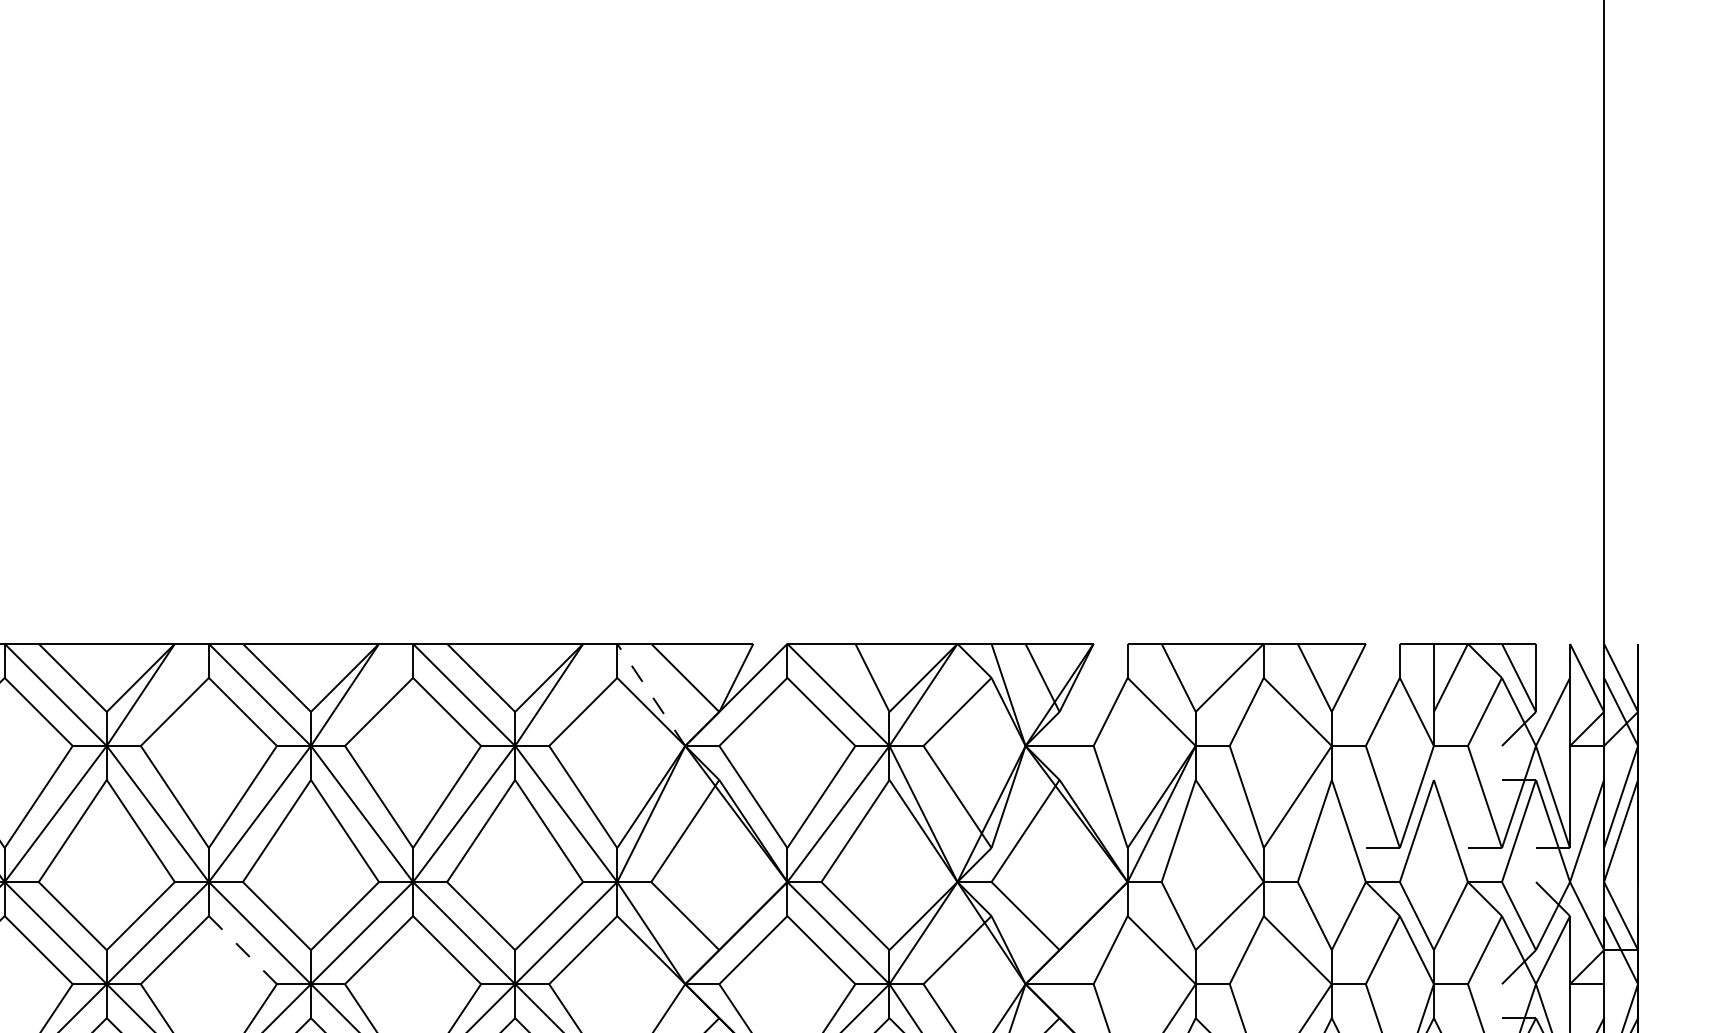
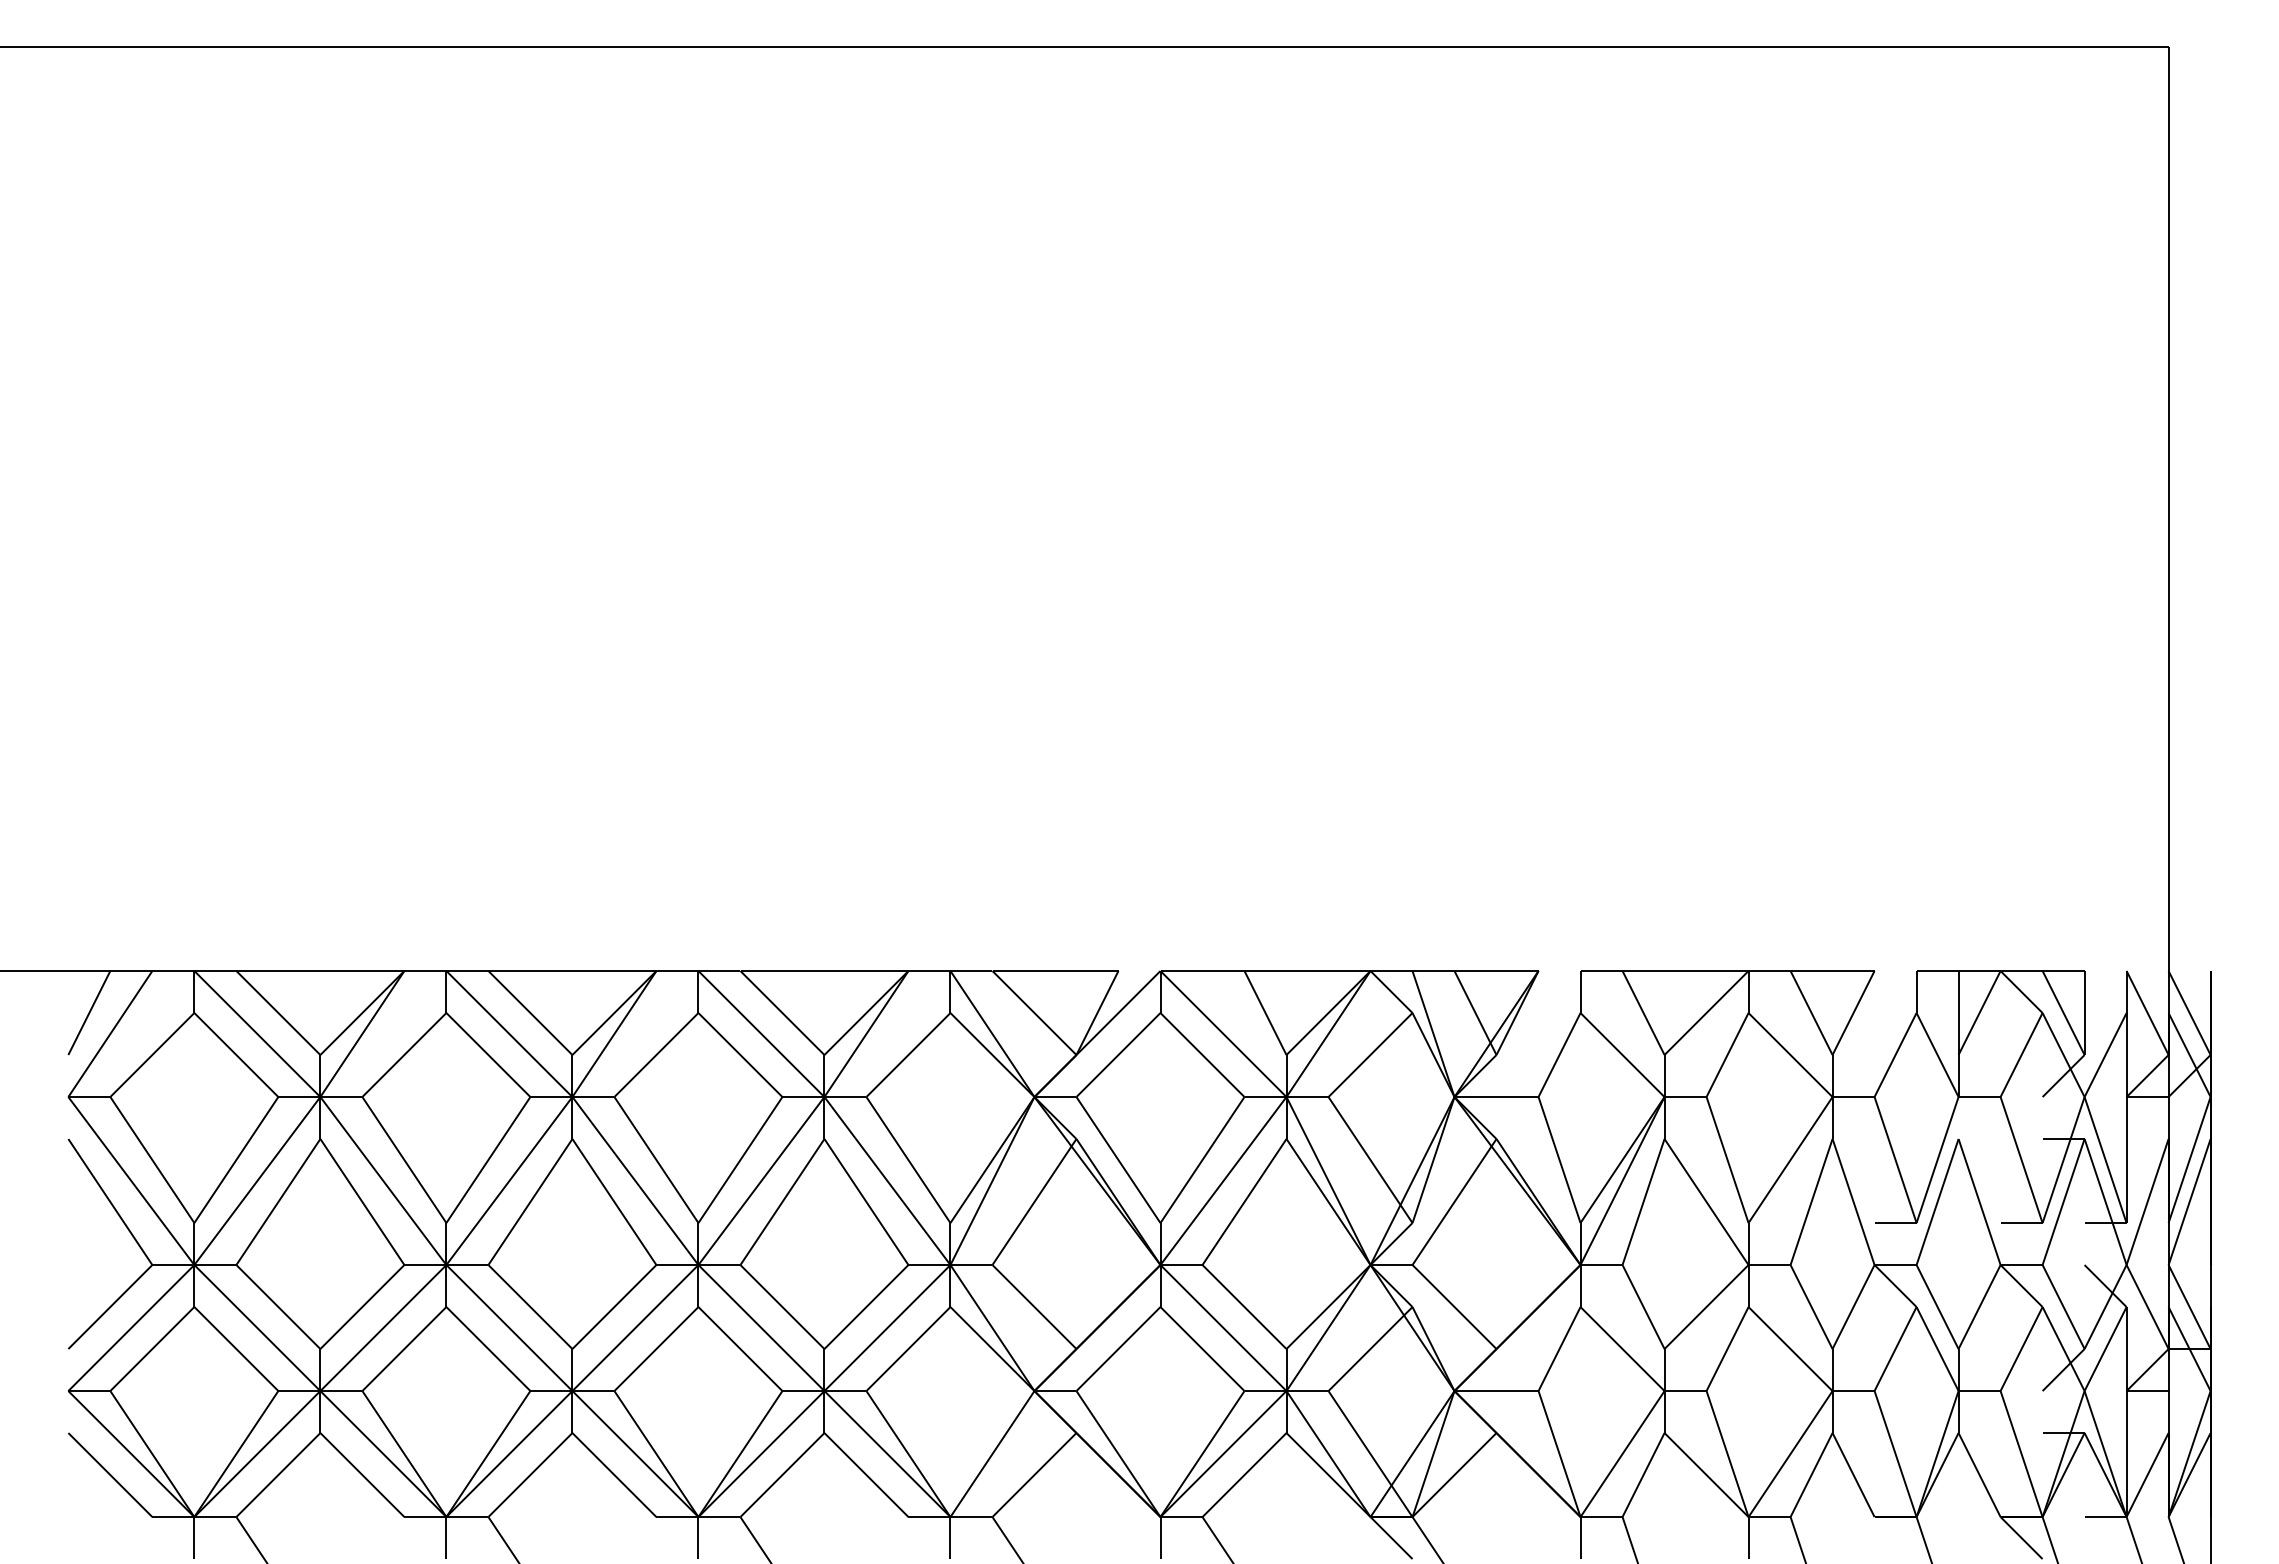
line: (651, 695) -> (992, 1034), dashed -> solid
line: (243, 949) -> (488, 1348), dashed -> solid

